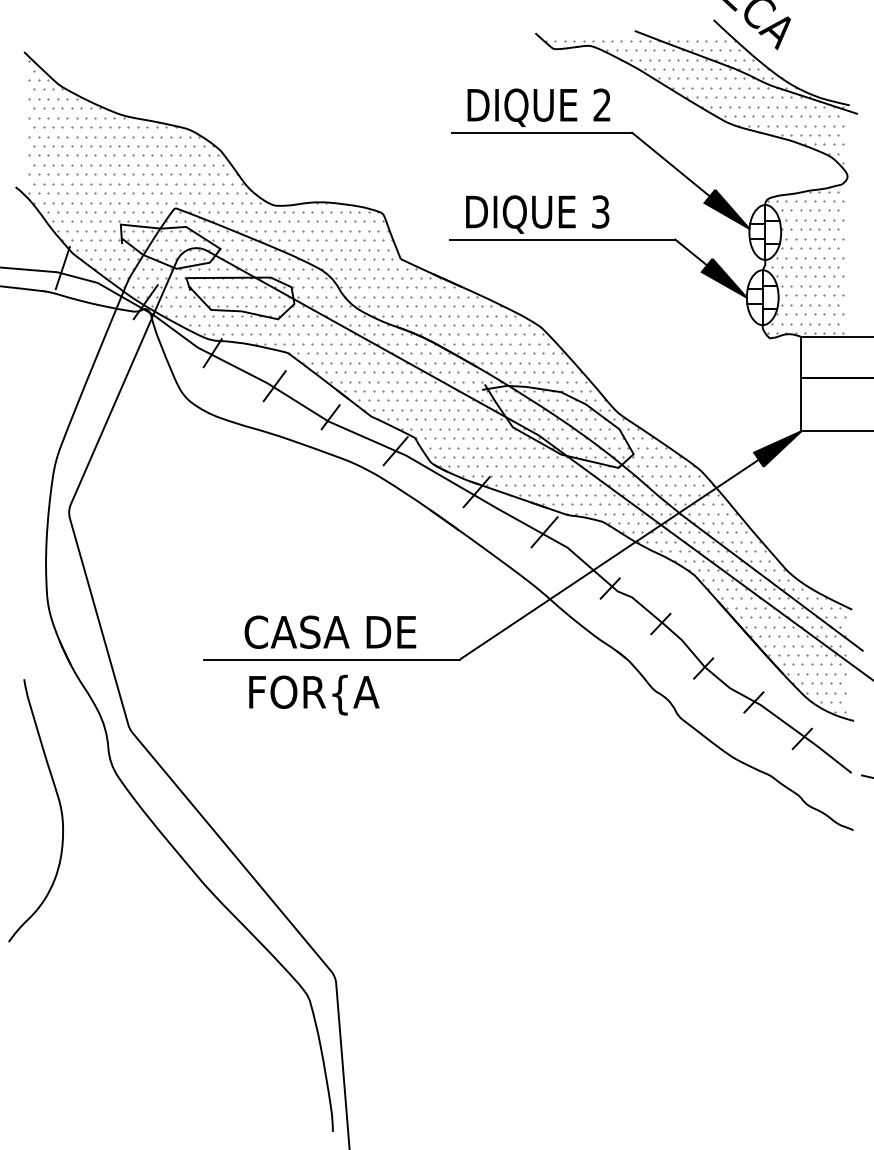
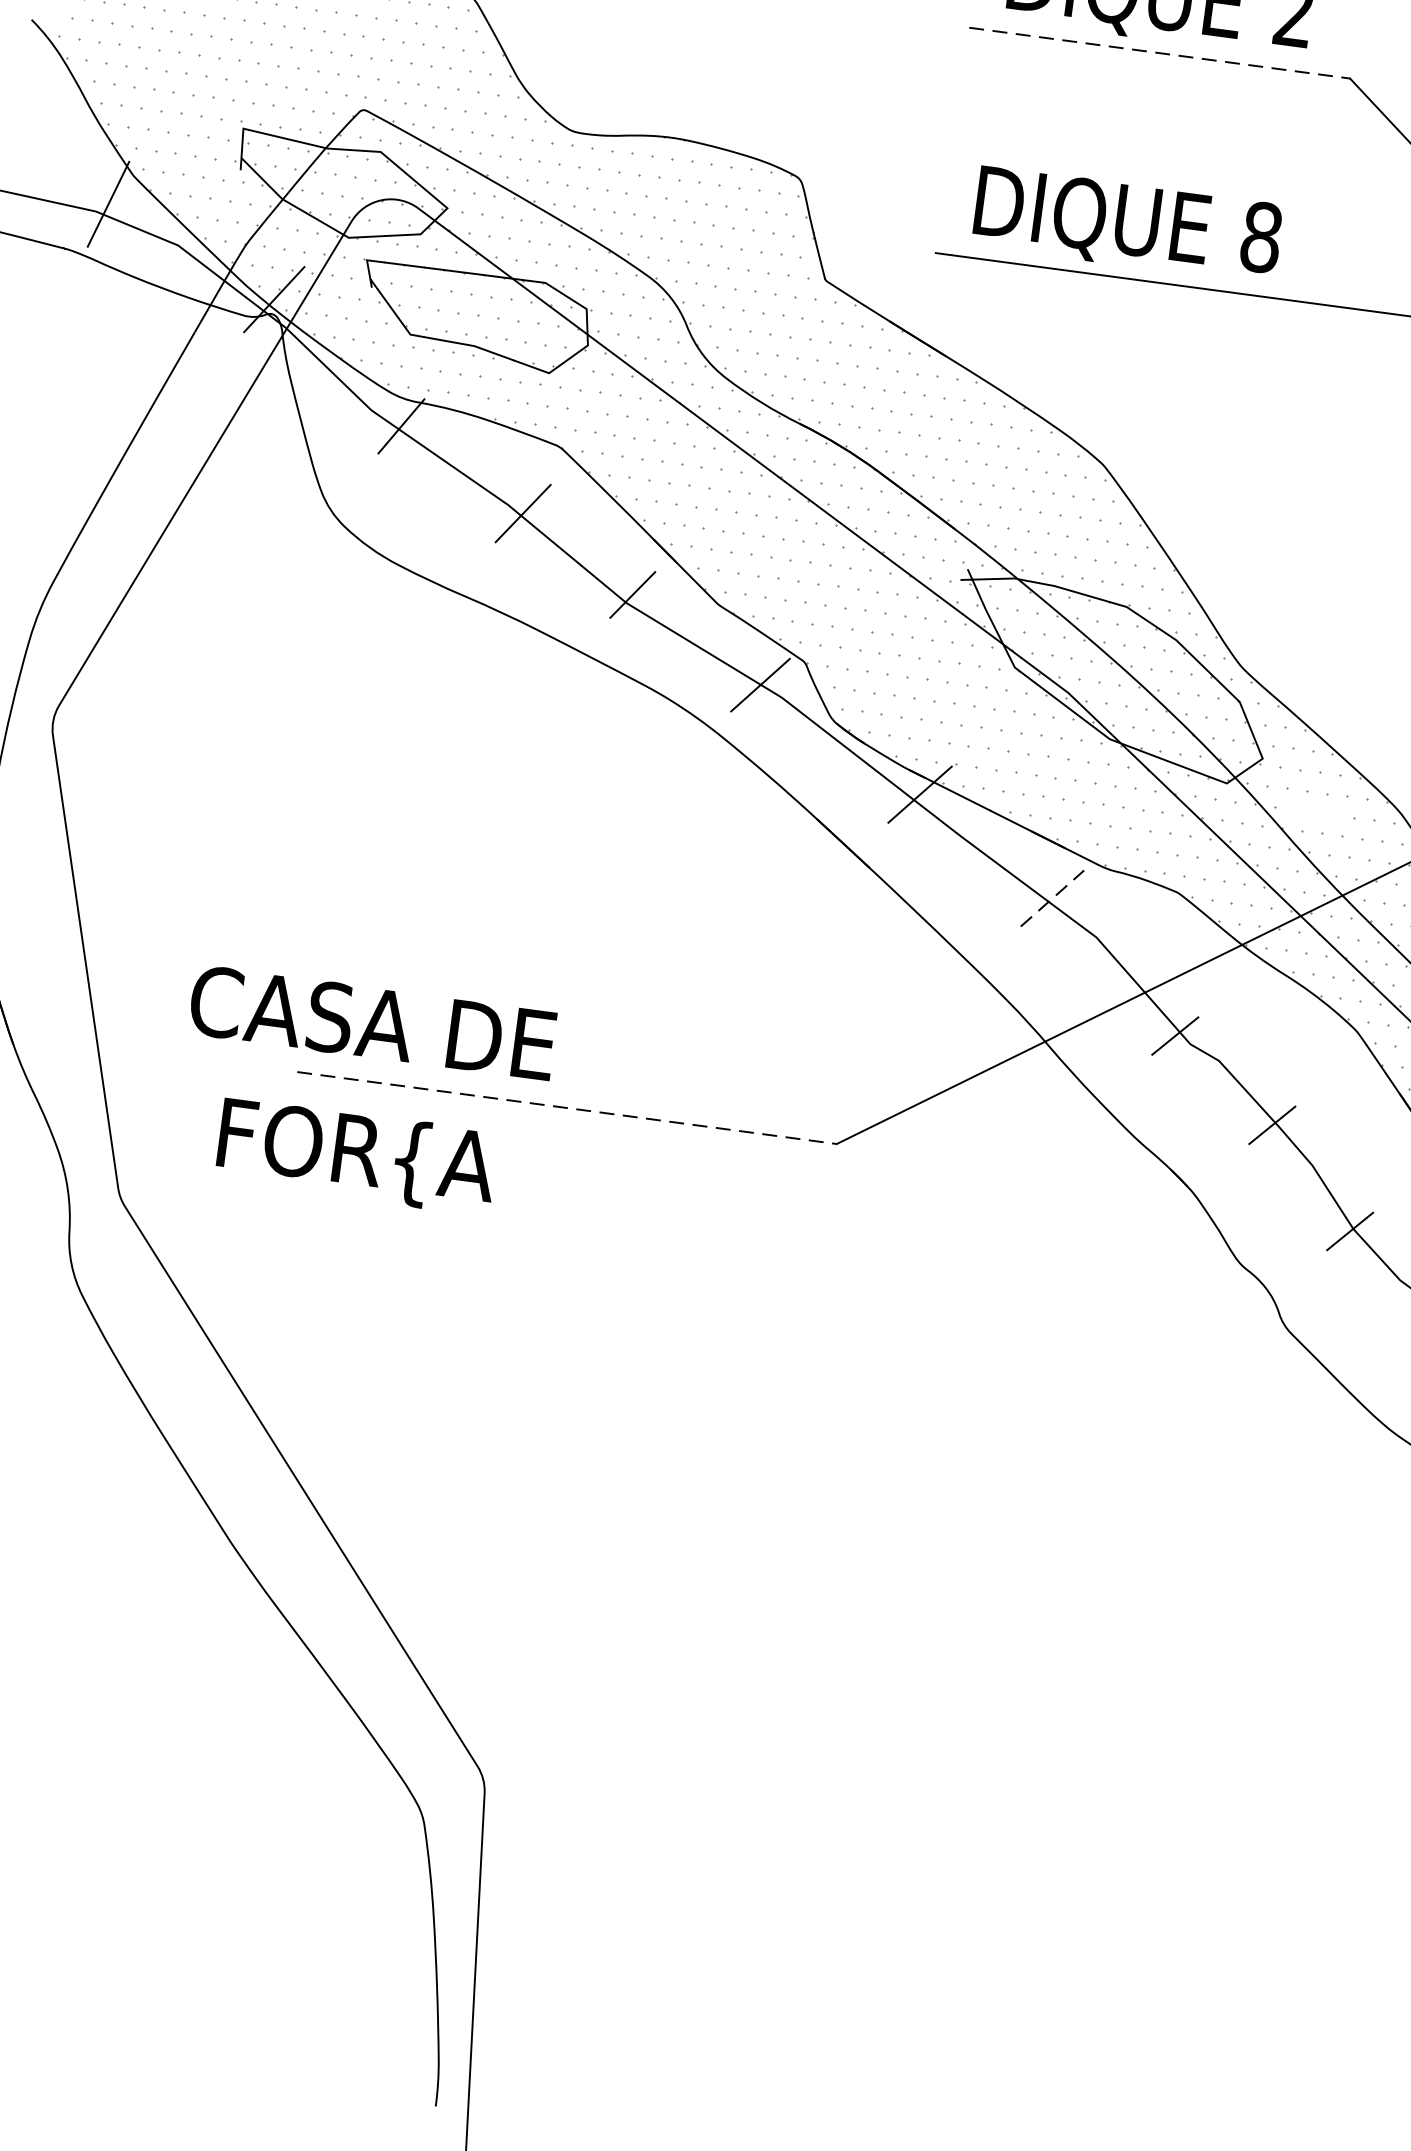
line: (542, 132) -> (1160, 52), solid -> dashed
text: (600, 211) -> (1261, 236), 3 -> 8
part: (661, 476) -> (1315, 813), removed
line: (544, 532) -> (1052, 898), solid -> dashed
text: (330, 631) -> (373, 1021), moved
line: (331, 659) -> (566, 1107), solid -> dashed
text: (314, 694) -> (357, 1154), moved

